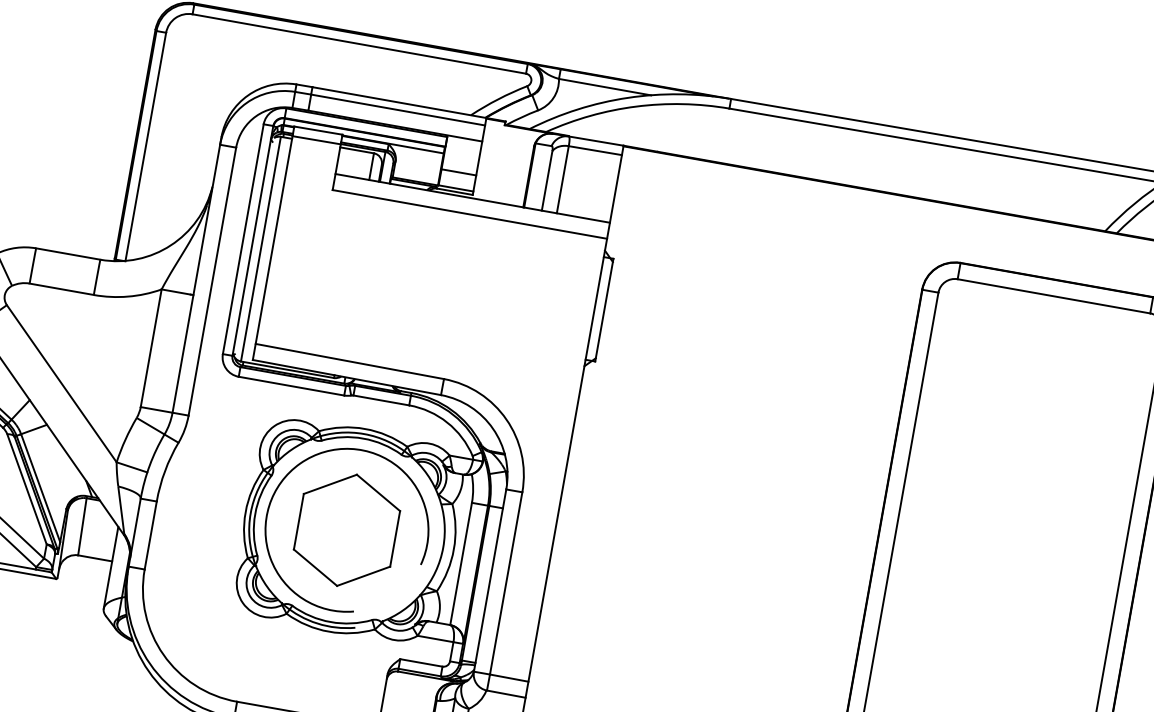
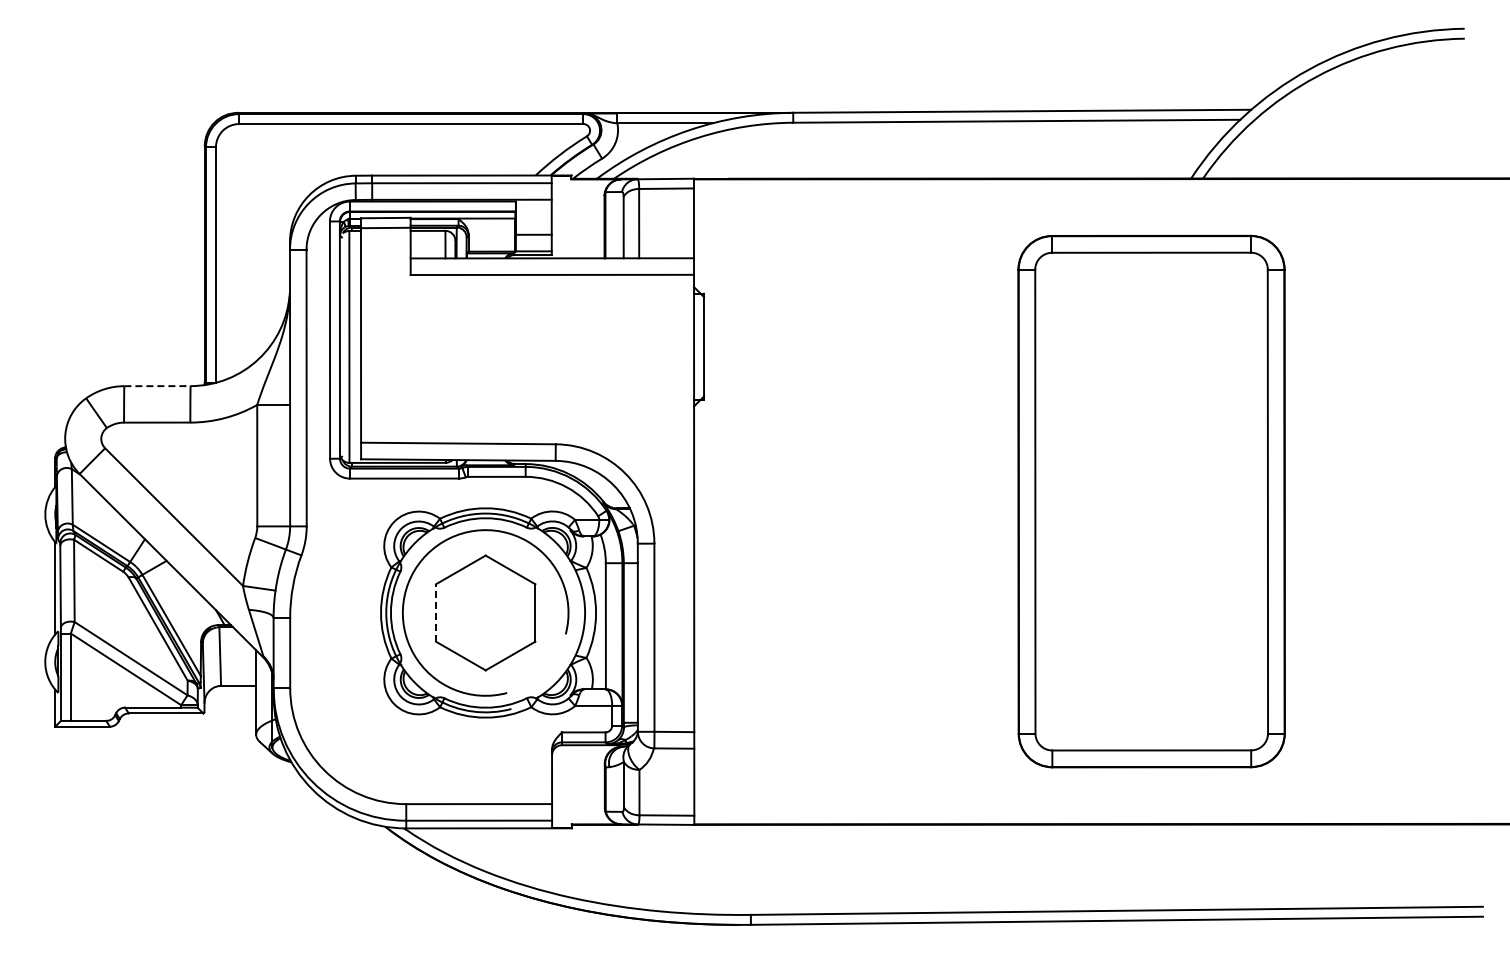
line: (69, 254) -> (158, 386), solid -> dashed
line: (298, 521) -> (435, 612), solid -> dashed

